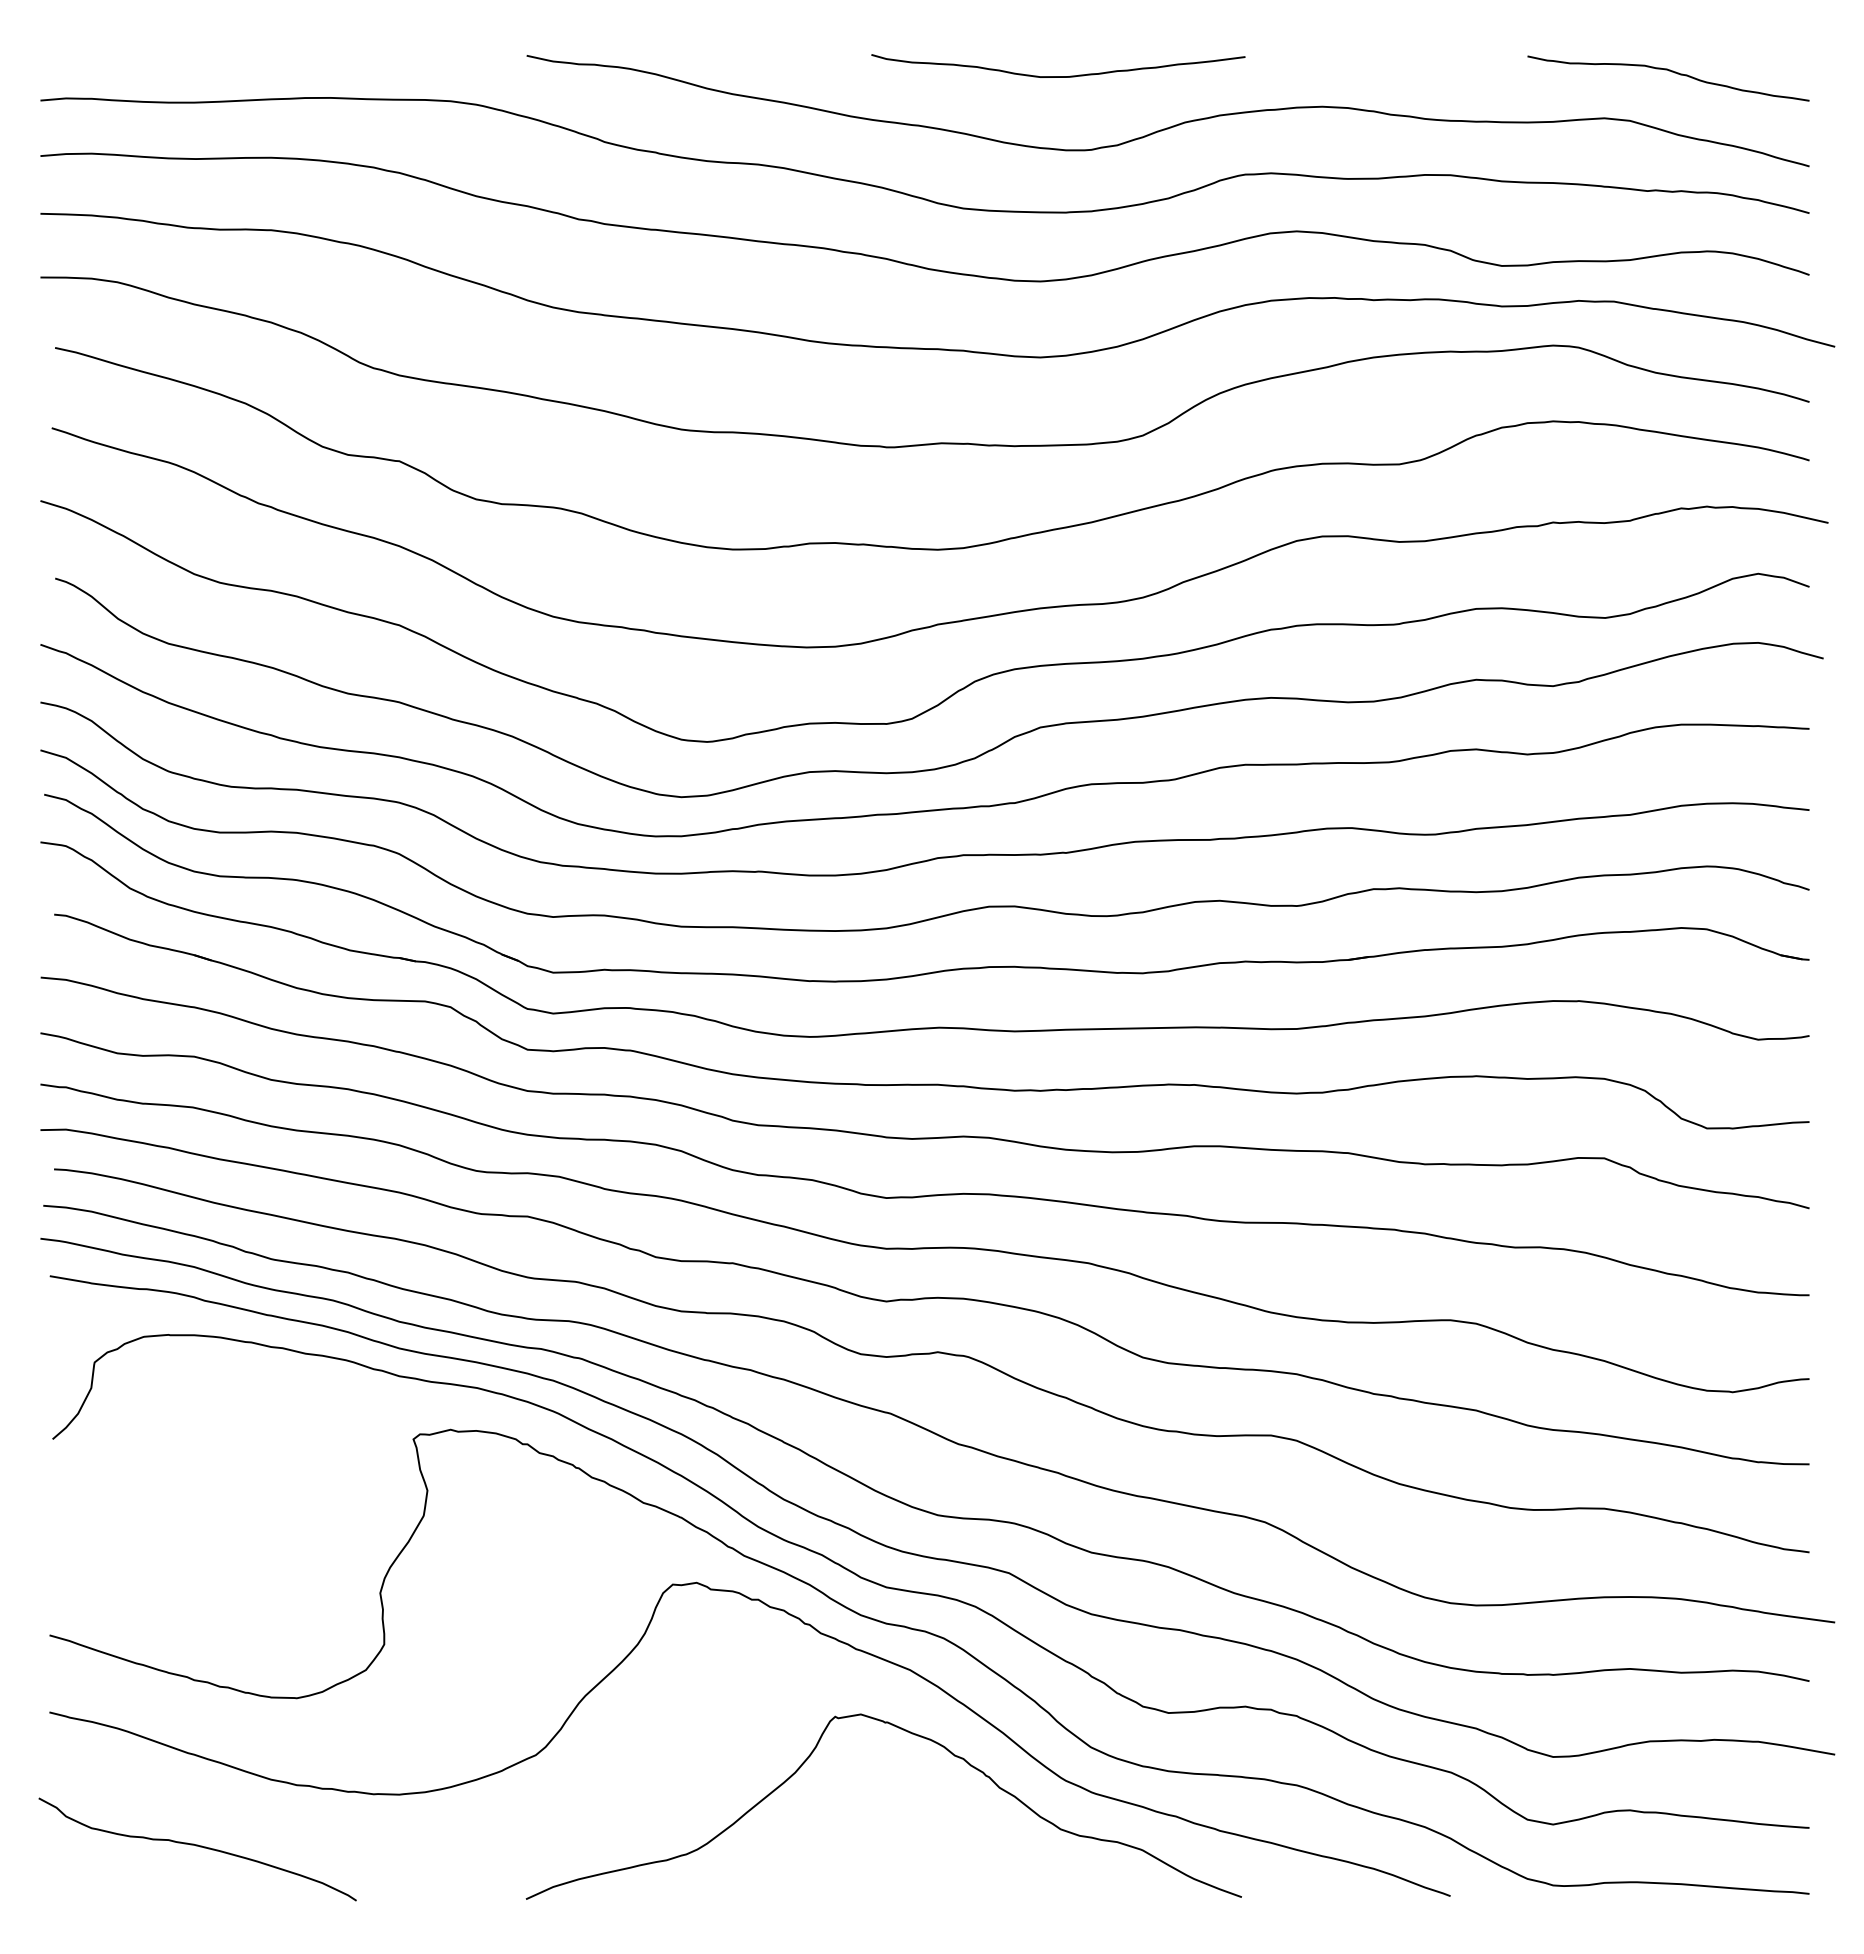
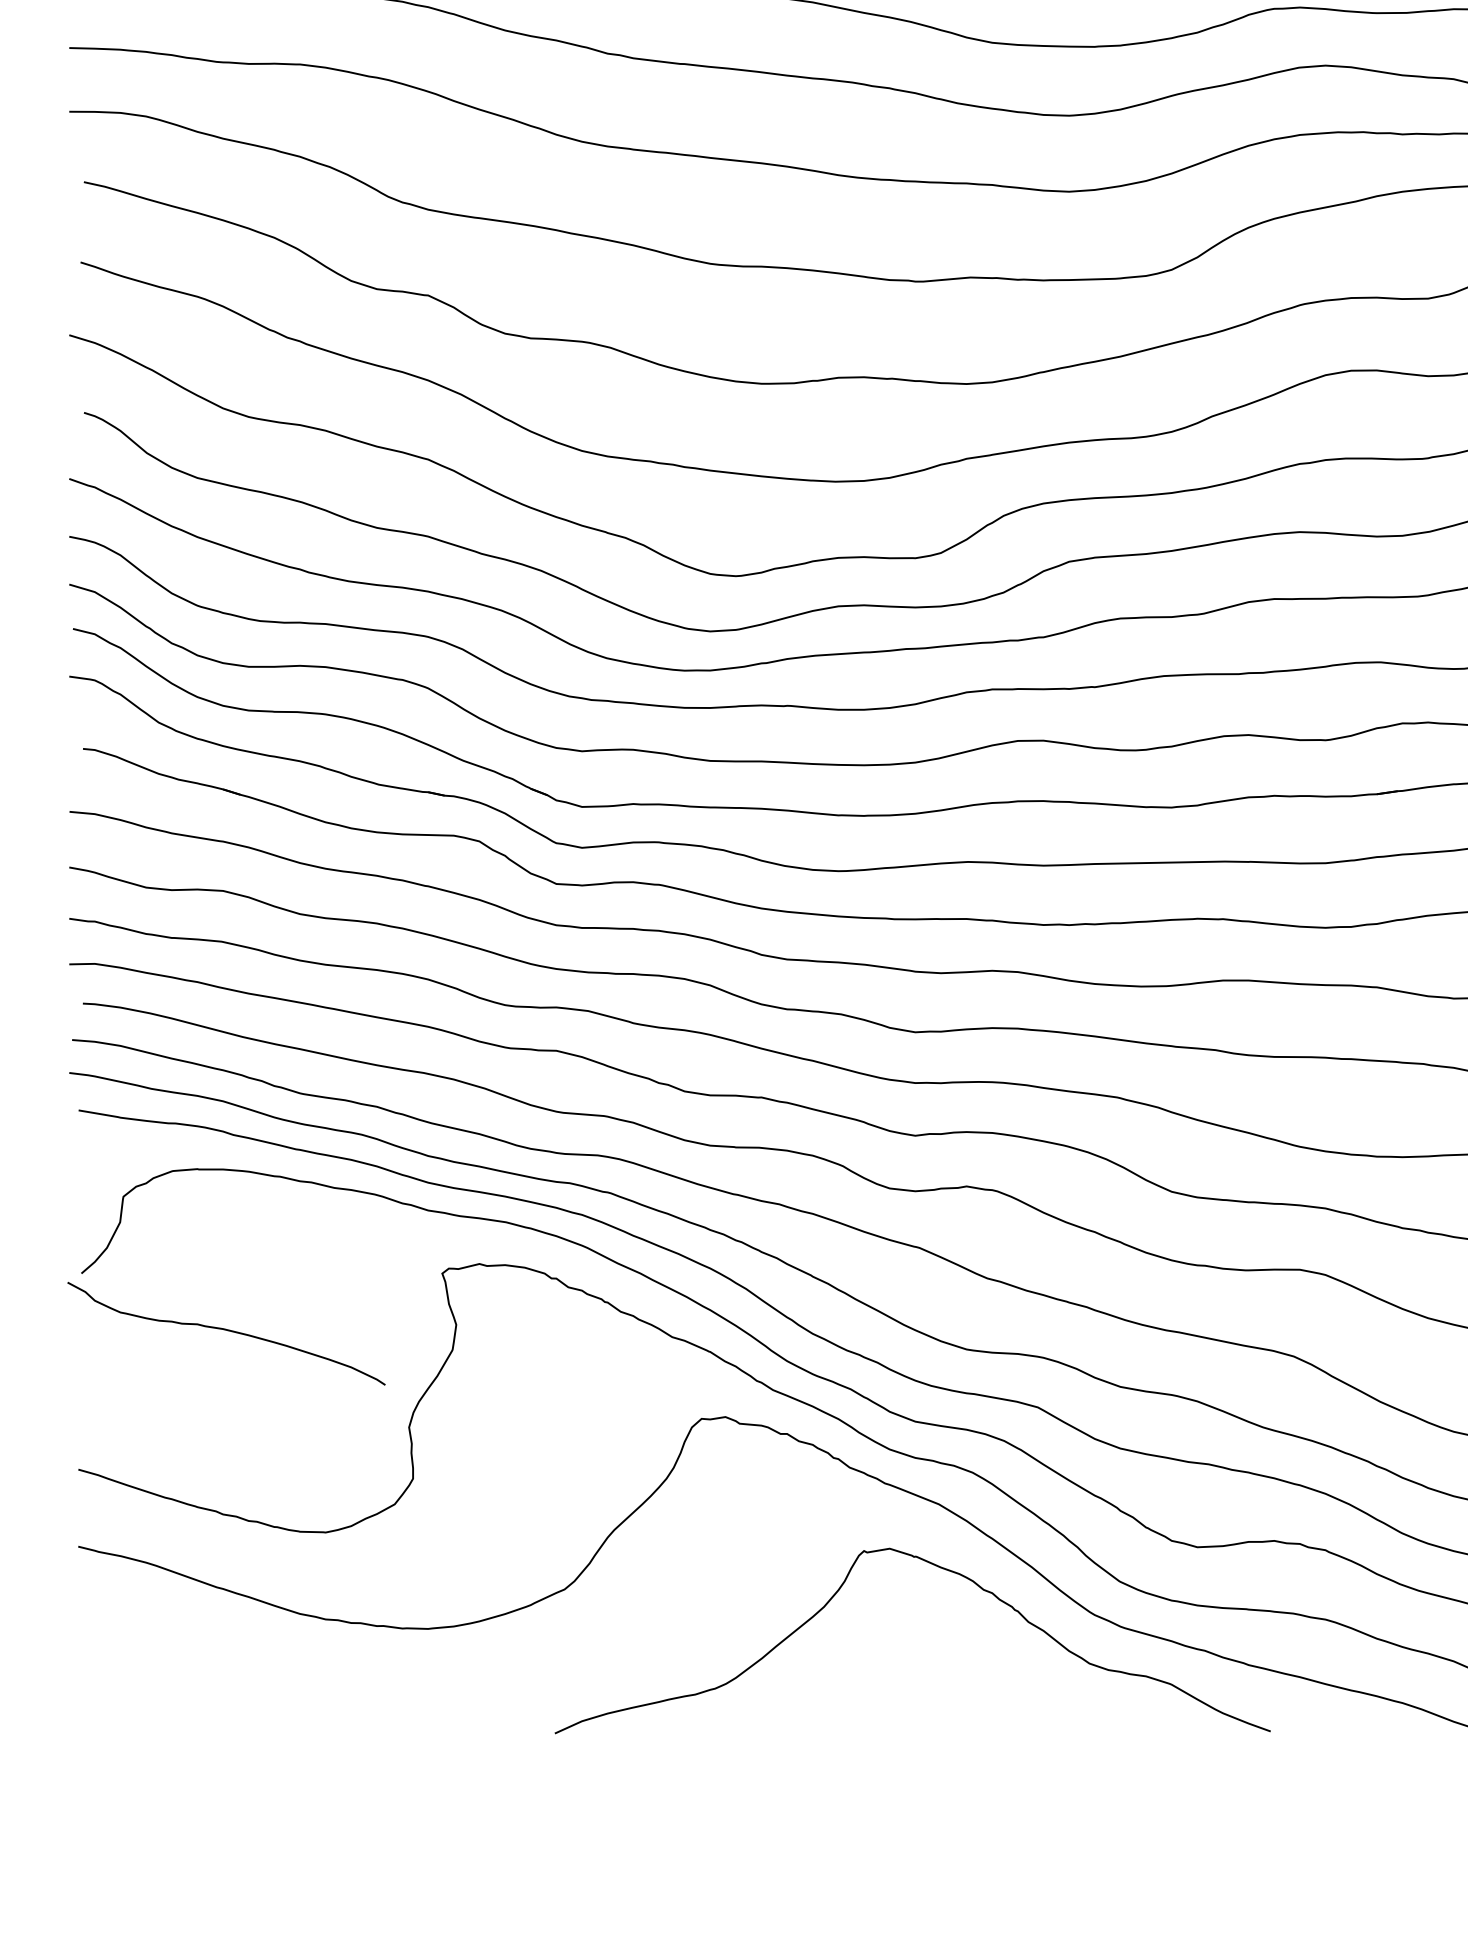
curve: (197, 1846) -> (226, 1330), moved

